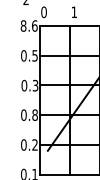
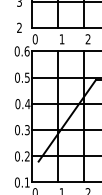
text: (22, 26) -> (16, 51), 8.6 -> 0.6
text: (35, 86) -> (27, 104), 0.3 -> 0.4
text: (34, 115) -> (26, 130), 0.8 -> 0.3

